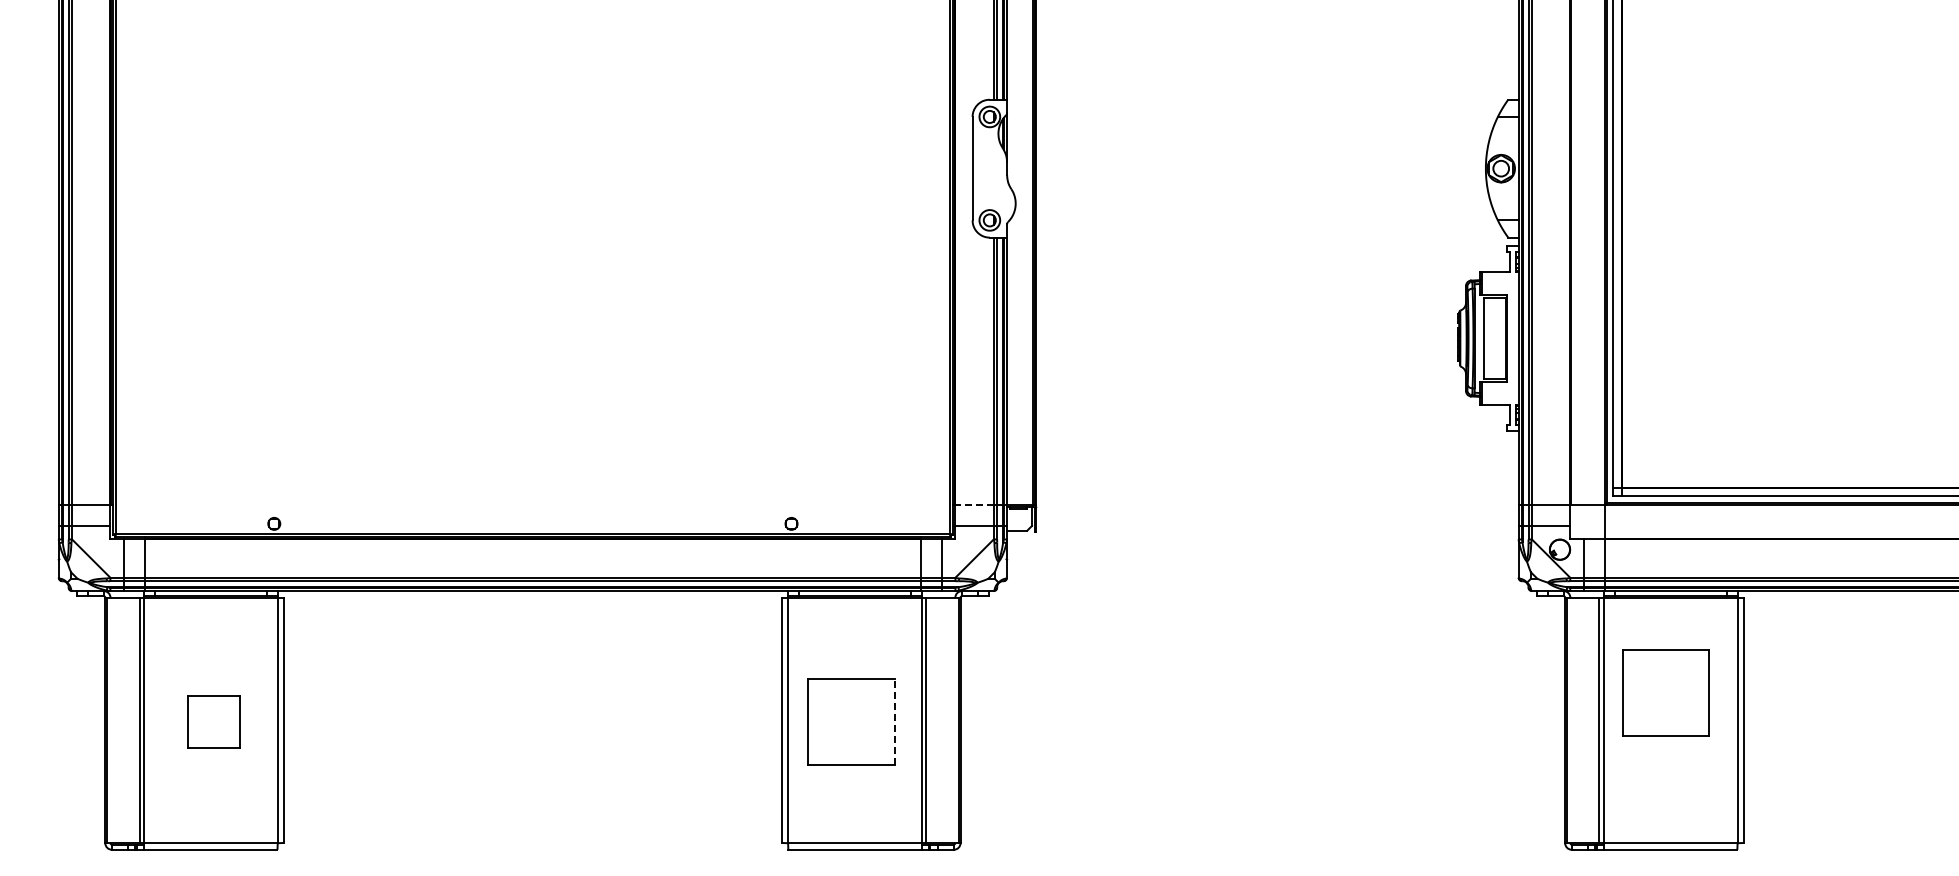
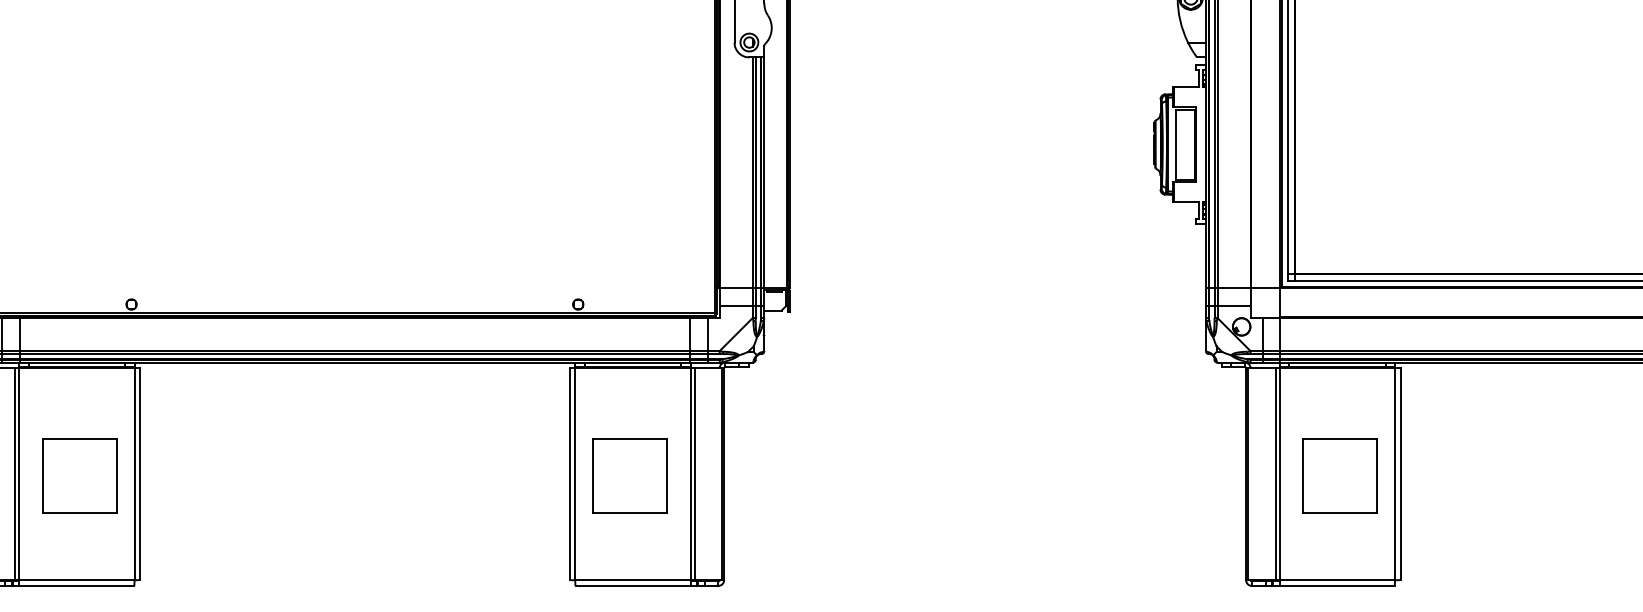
line: (974, 504) -> (736, 287), dashed -> solid
part: (1665, 692) -> (1339, 475), moved
part: (213, 721) -> (79, 475), size x1.67
line: (894, 721) -> (667, 475), dashed -> solid

